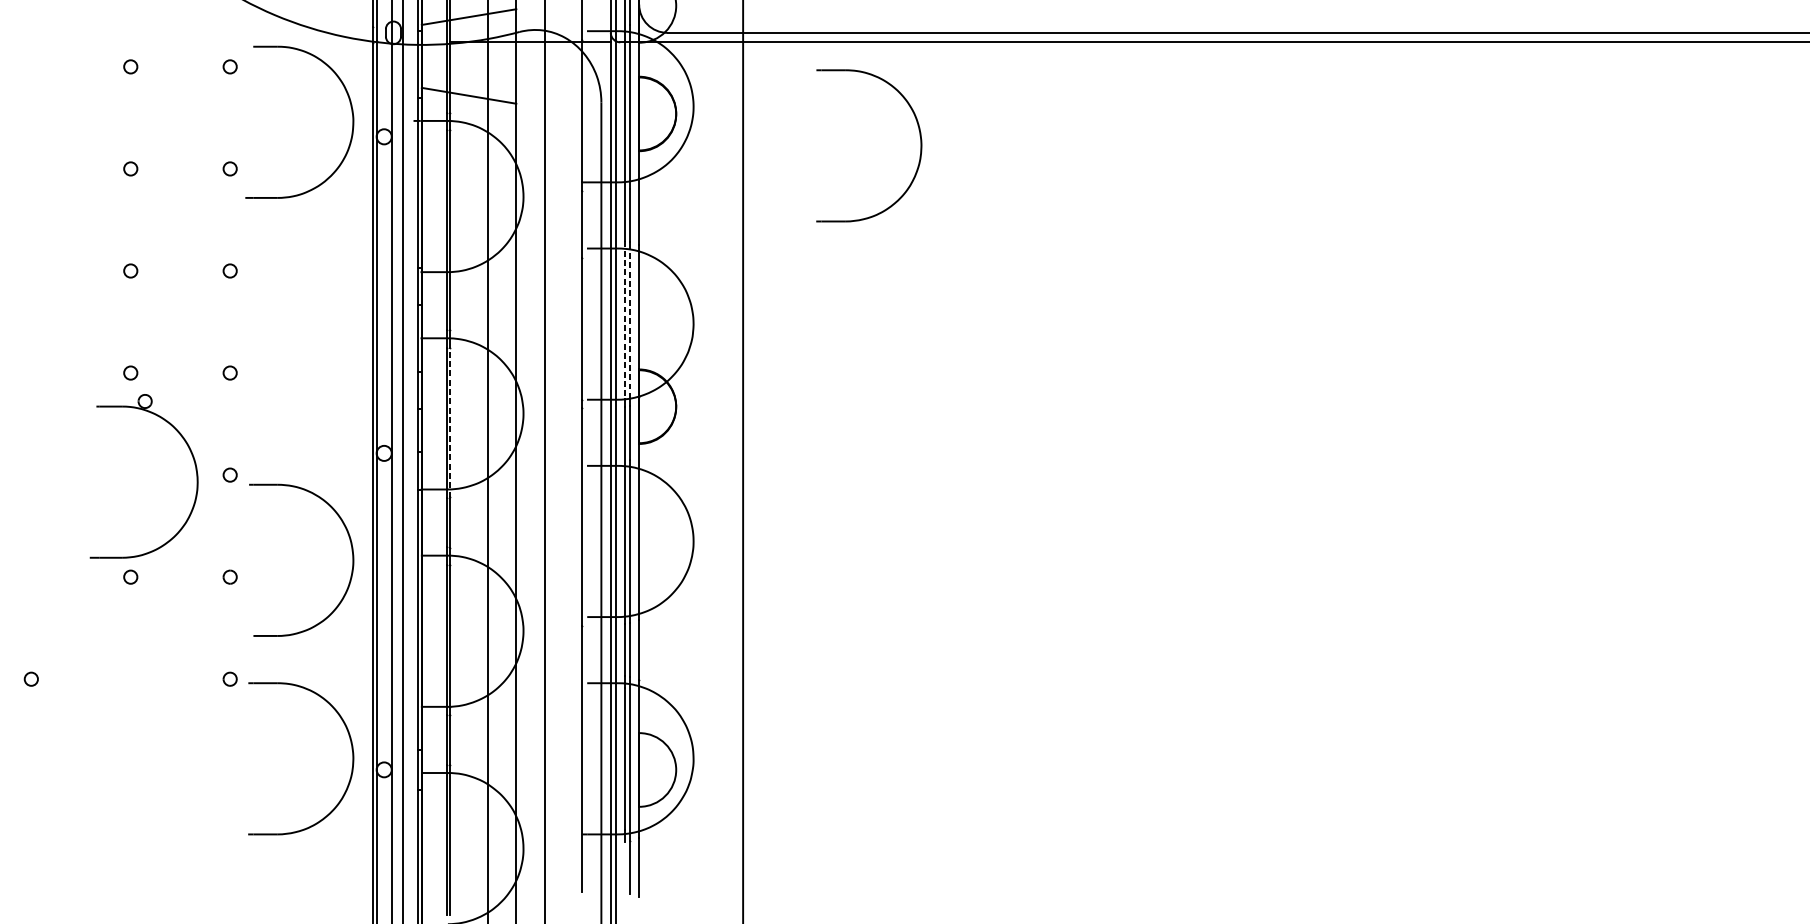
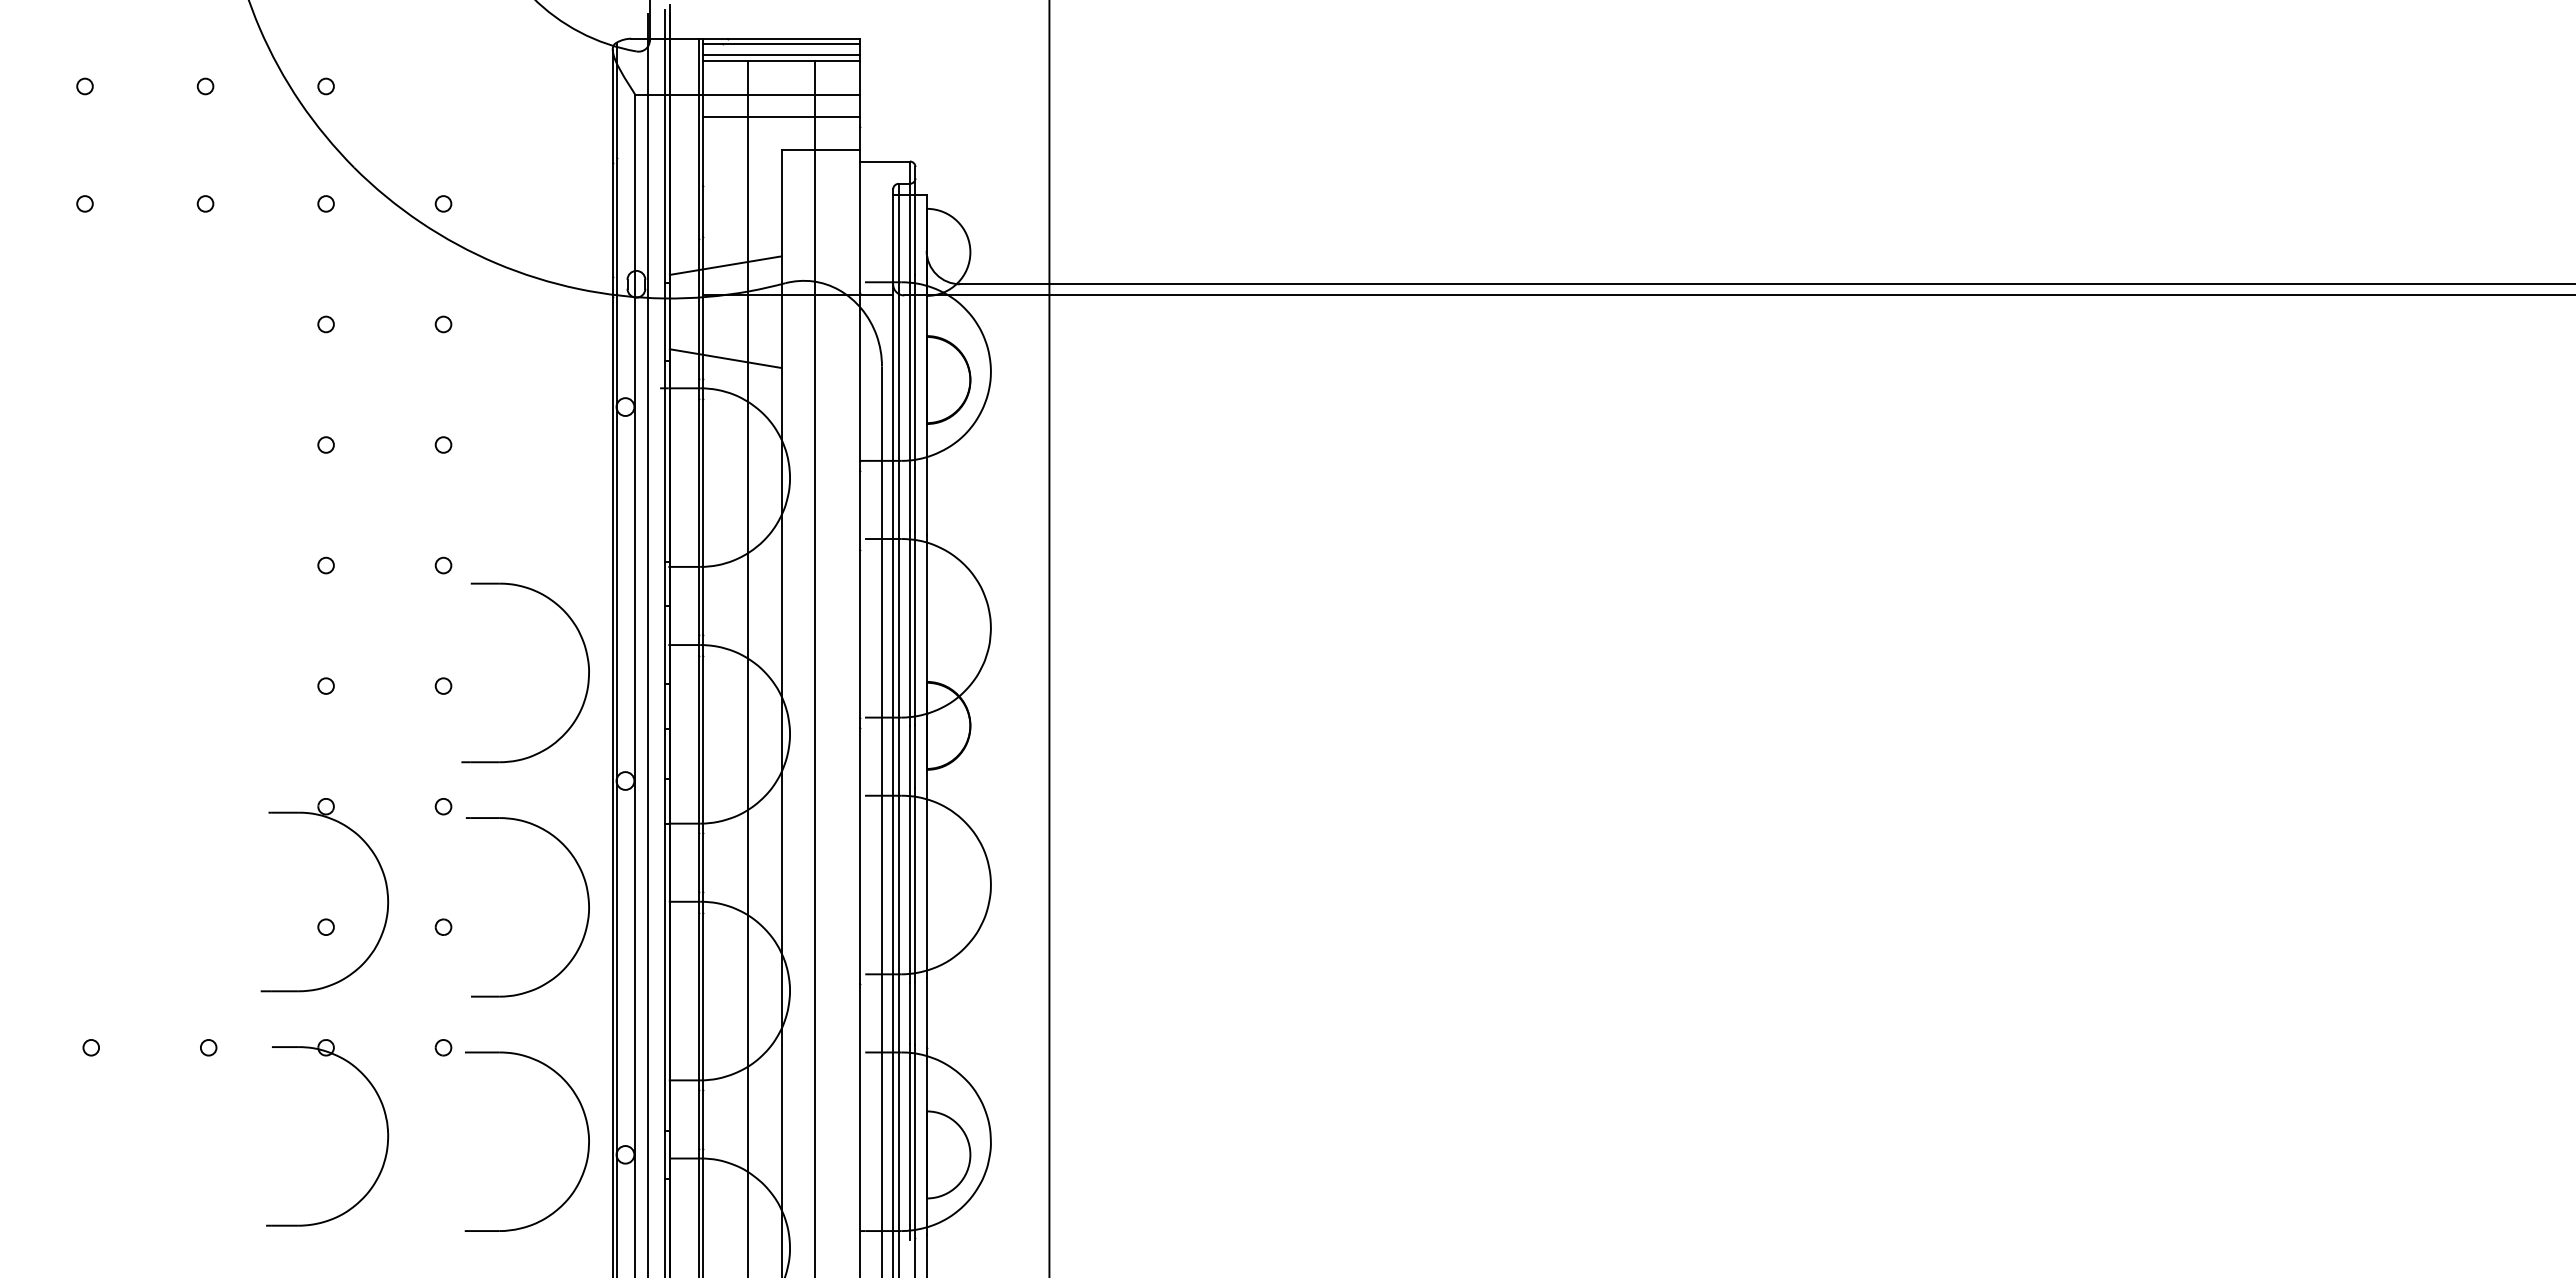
part: (352, 116) -> (587, 665), moved
part: (920, 150) -> (1258, 423), removed
line: (624, 320) -> (909, 624), dashed -> solid
line: (629, 323) -> (915, 627), dashed -> solid
line: (450, 422) -> (703, 744), dashed -> solid
part: (194, 464) -> (384, 881), moved
part: (181, 747) -> (386, 1128), added

